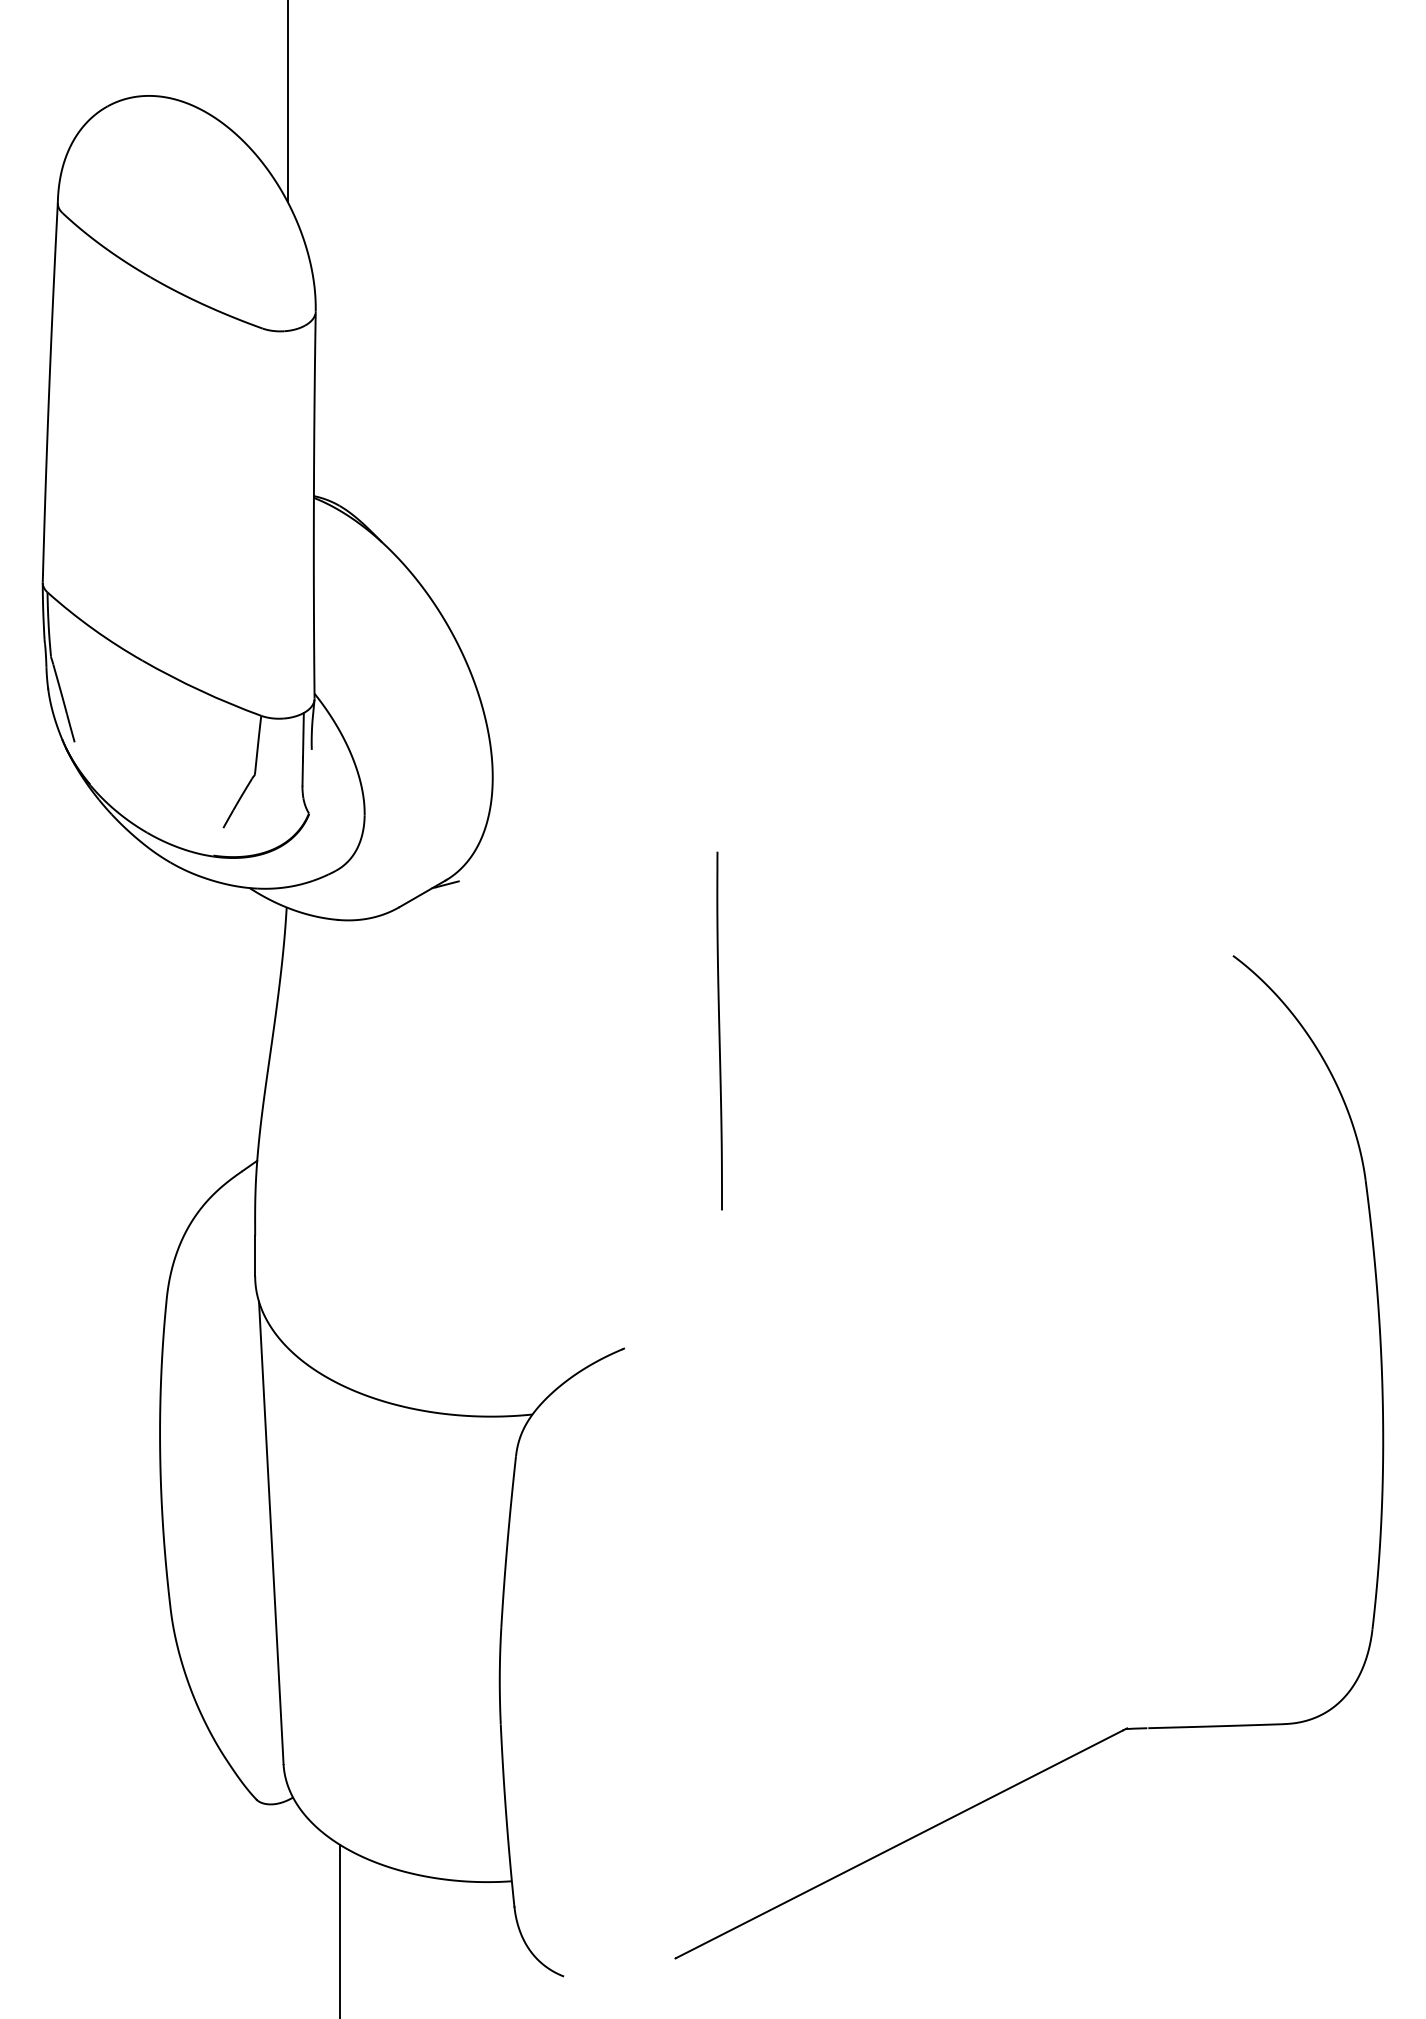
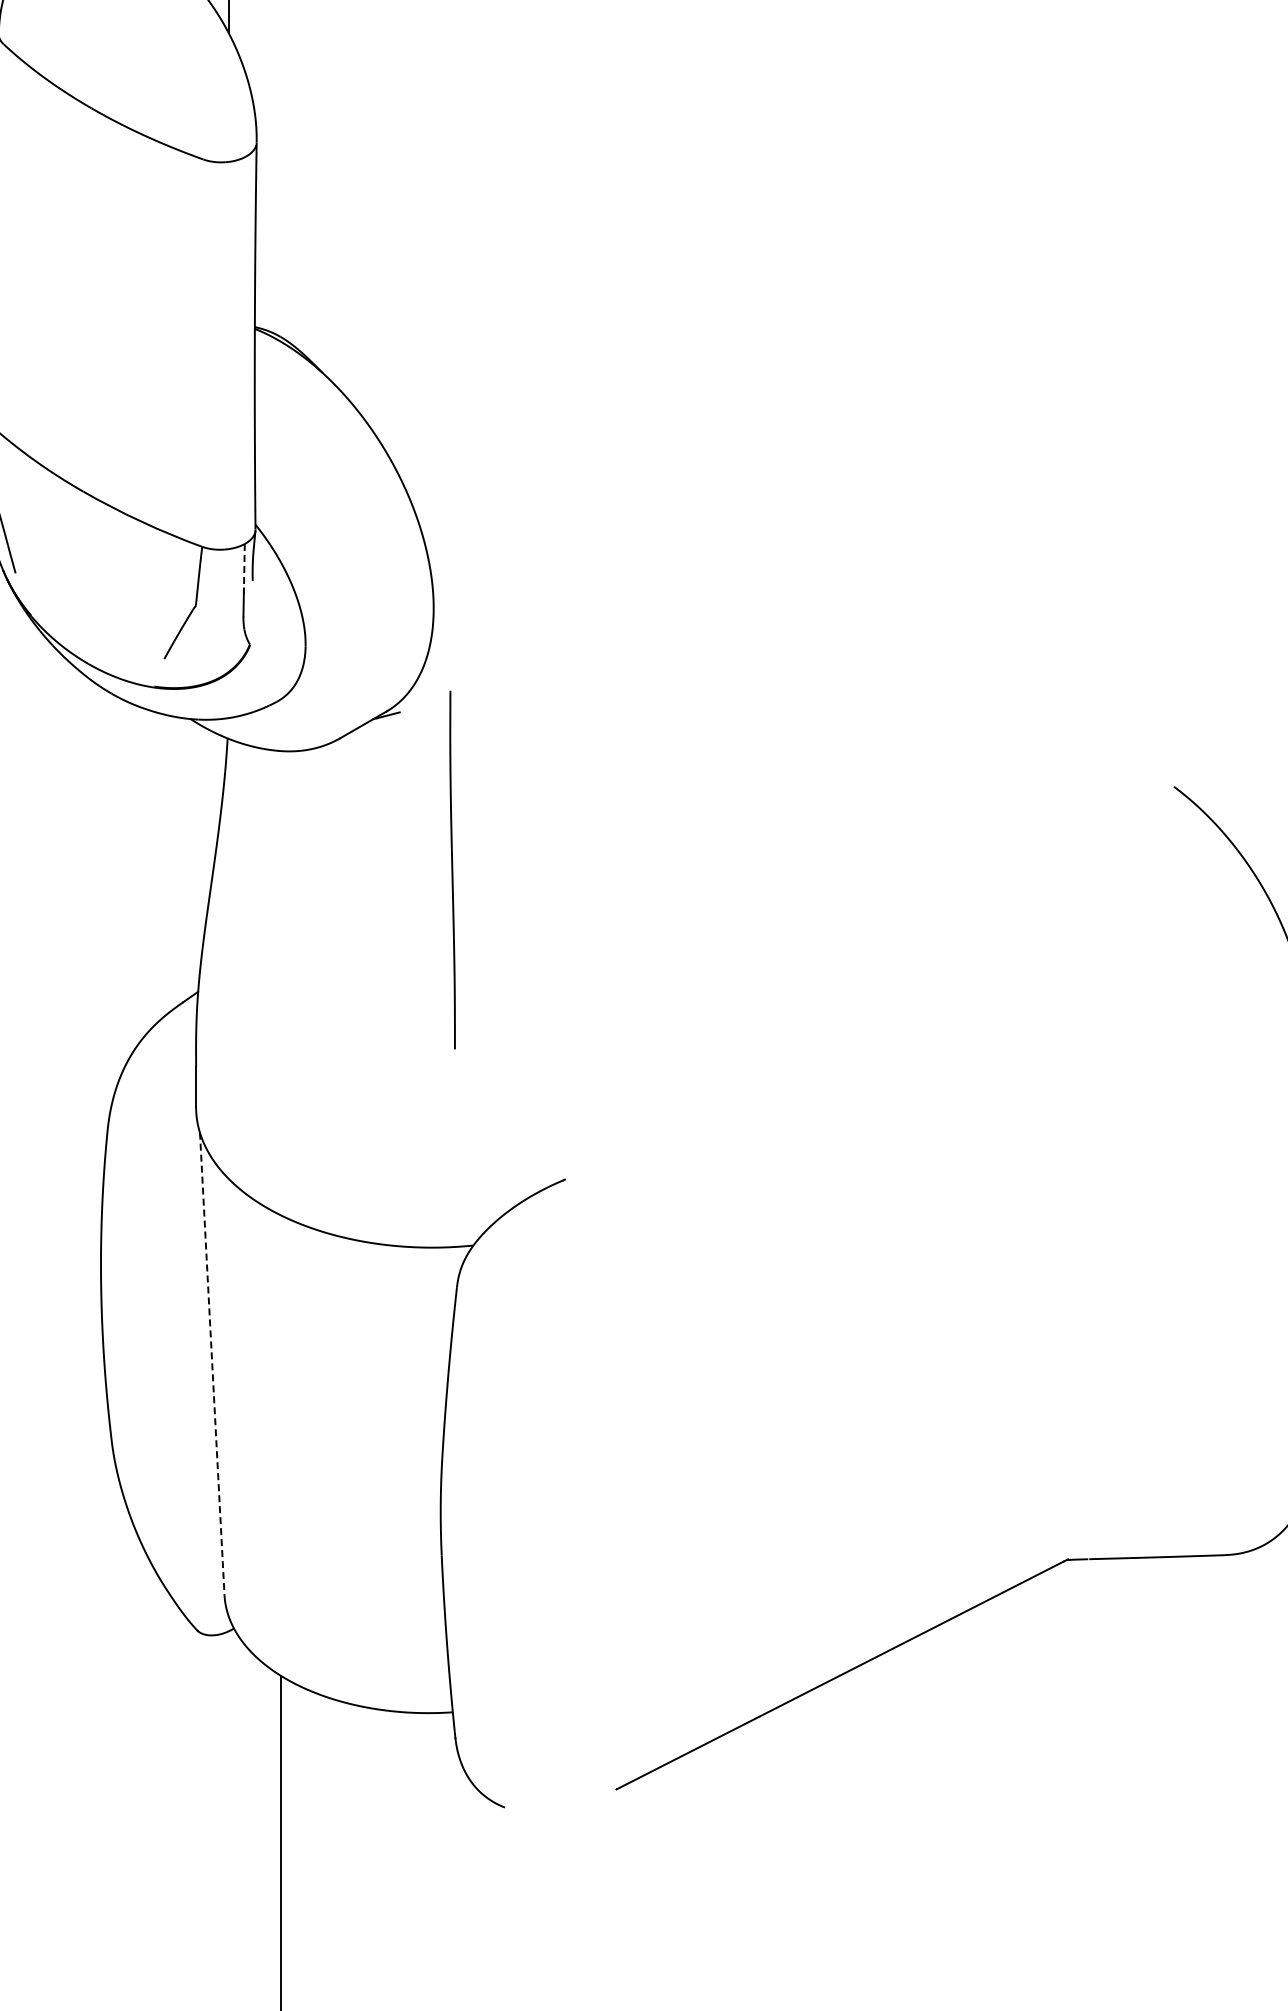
line: (303, 735) -> (244, 566), solid -> dashed
curve: (719, 1030) -> (452, 869), moved
line: (271, 1532) -> (212, 1363), solid -> dashed

